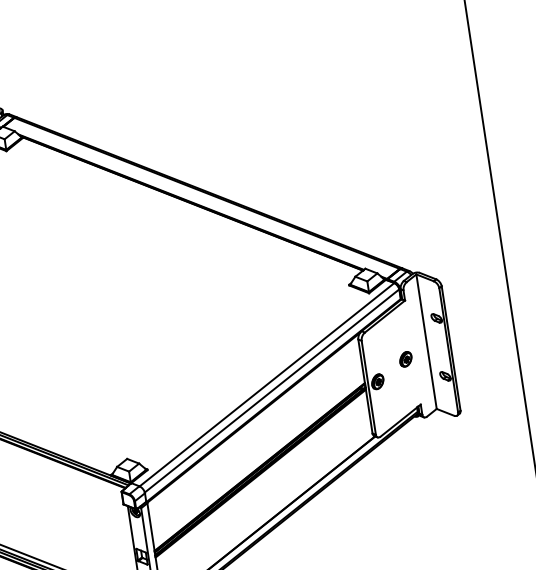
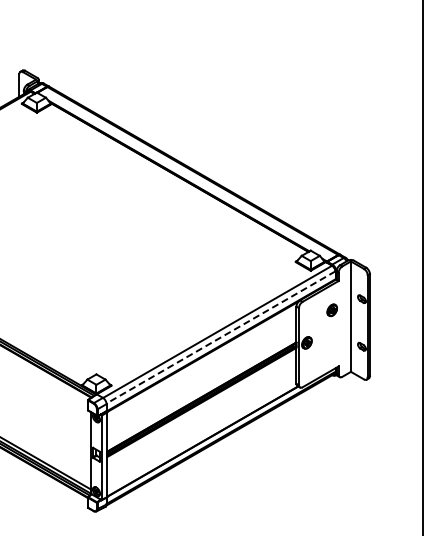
part: (405, 359) -> (331, 310), moved
line: (271, 391) -> (220, 337), solid -> dashed

